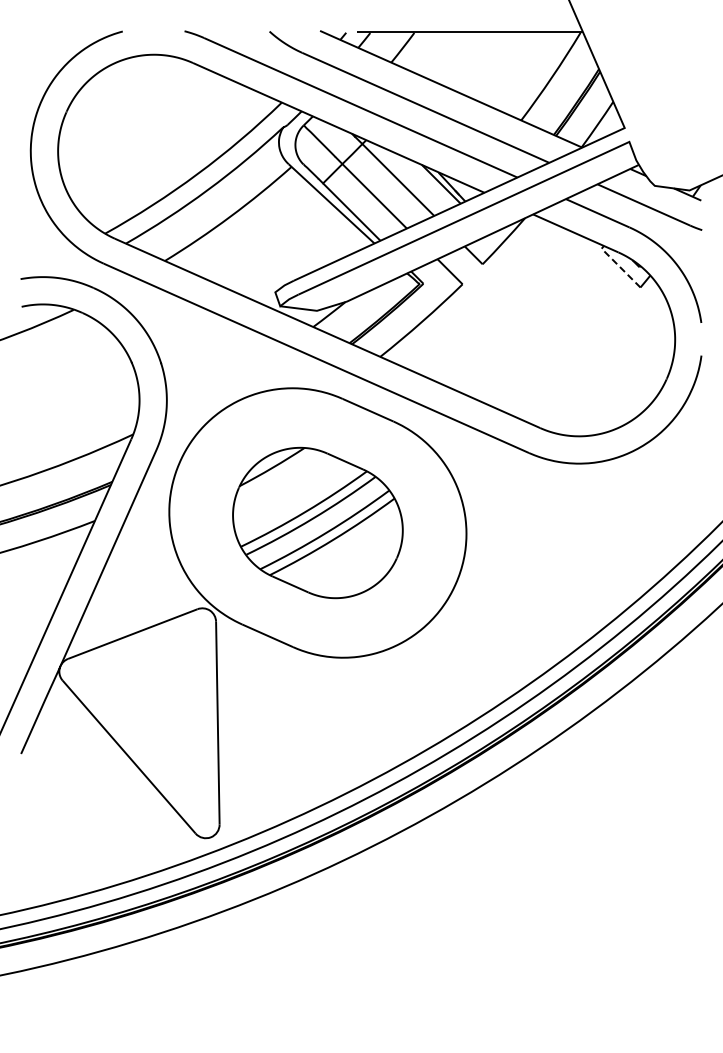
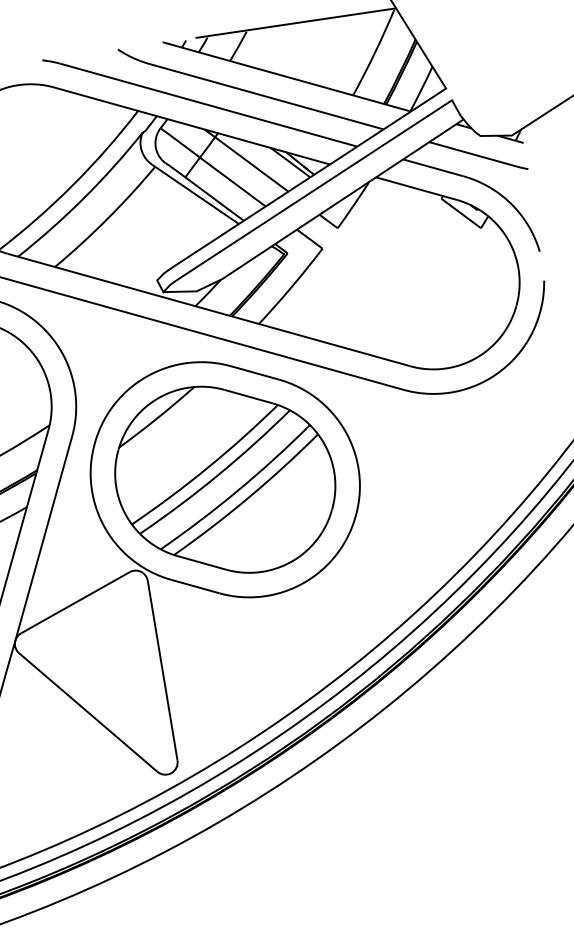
line: (620, 267) -> (460, 213), dashed -> solid
part: (317, 522) -> (224, 479), size x1.43

